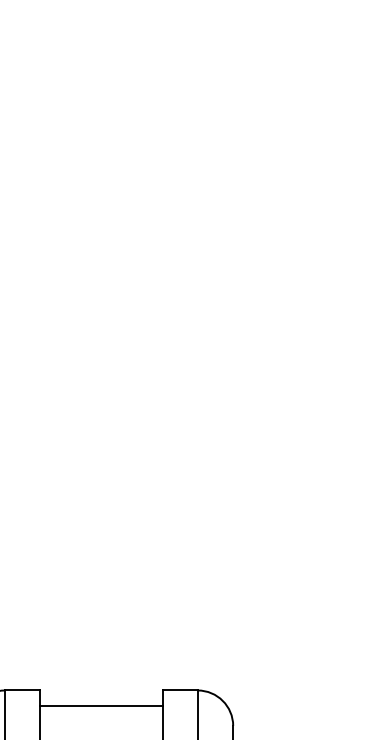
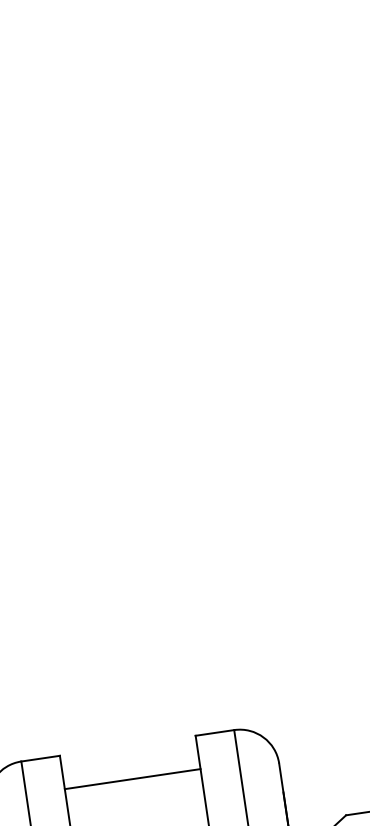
line: (101, 705) -> (132, 778), moved

